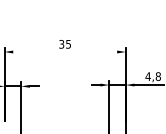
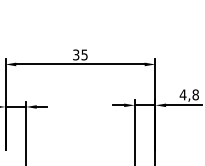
line: (65, 52) -> (80, 64), added

